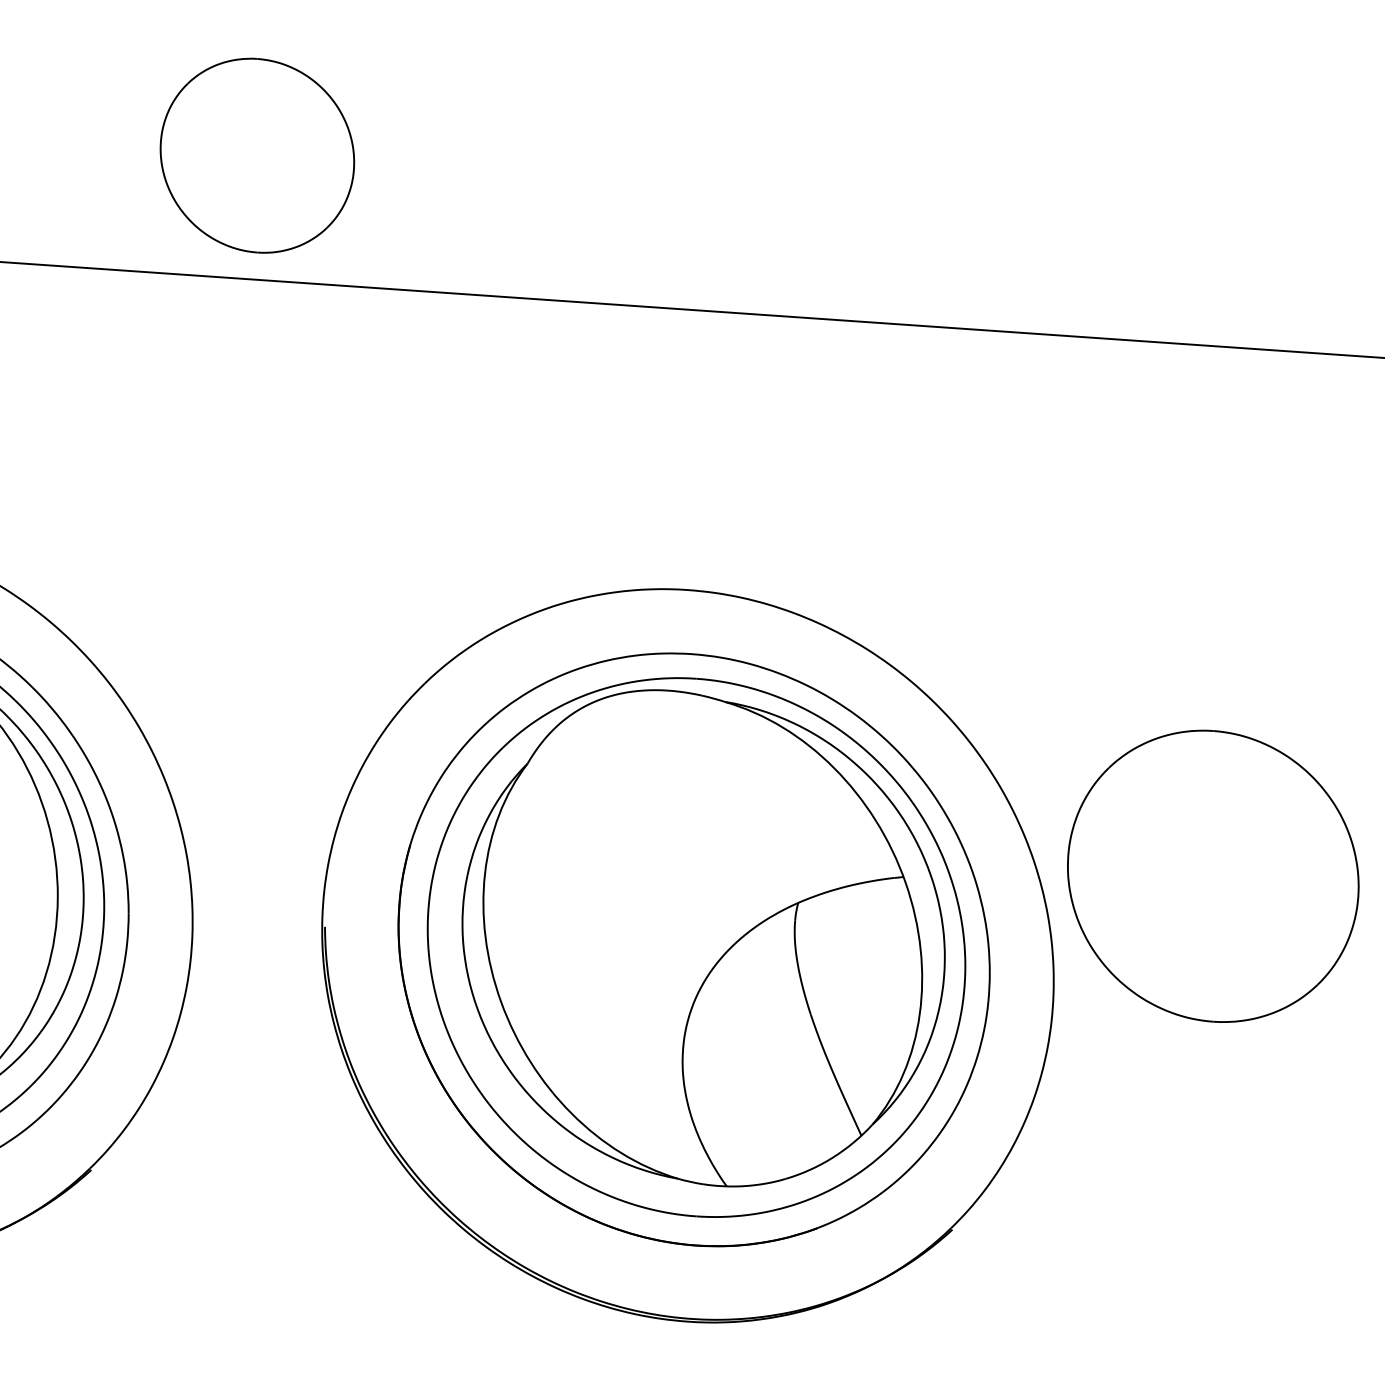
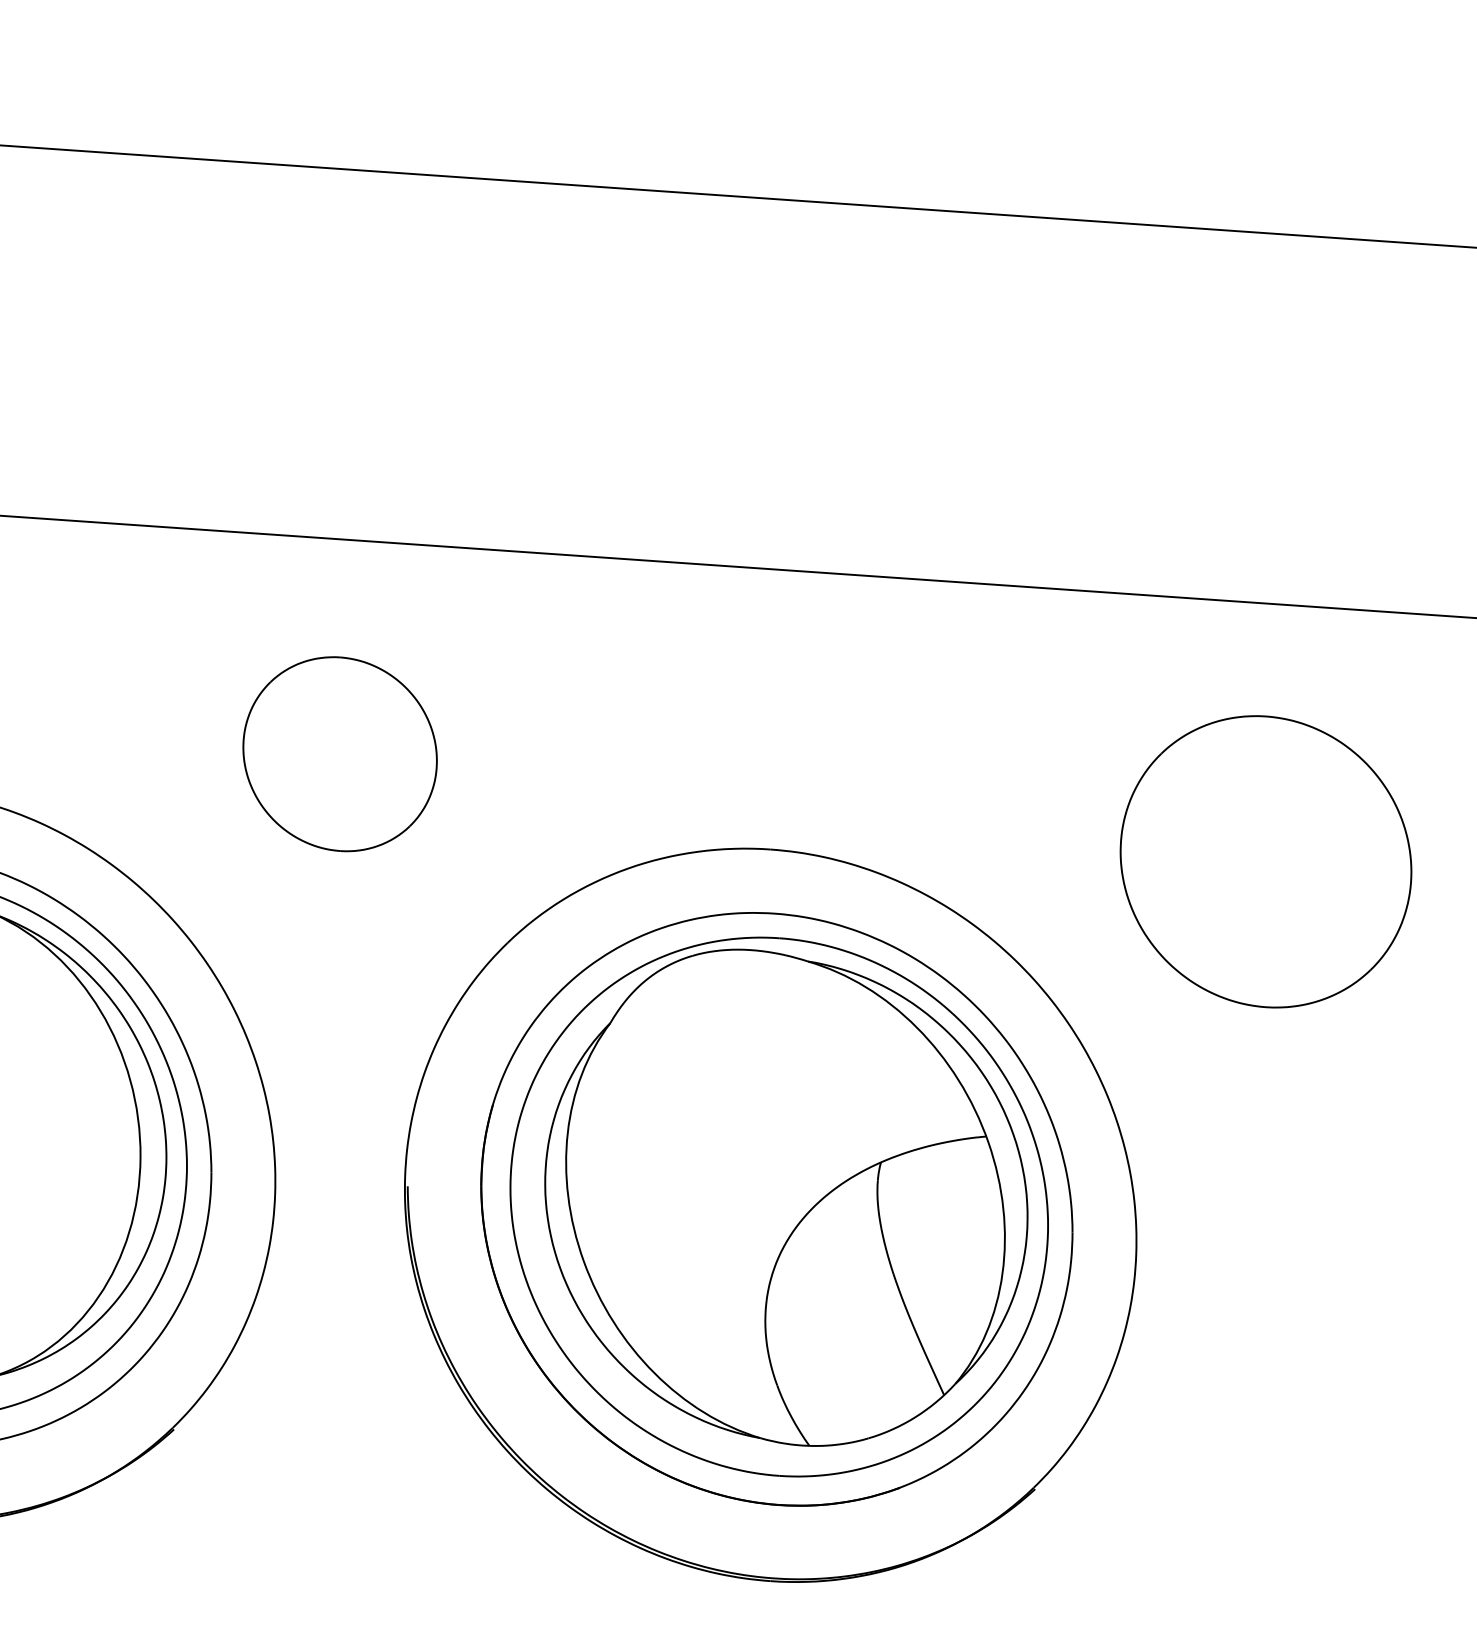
part: (256, 156) -> (339, 754), moved
part: (1212, 876) -> (1265, 861), moved

